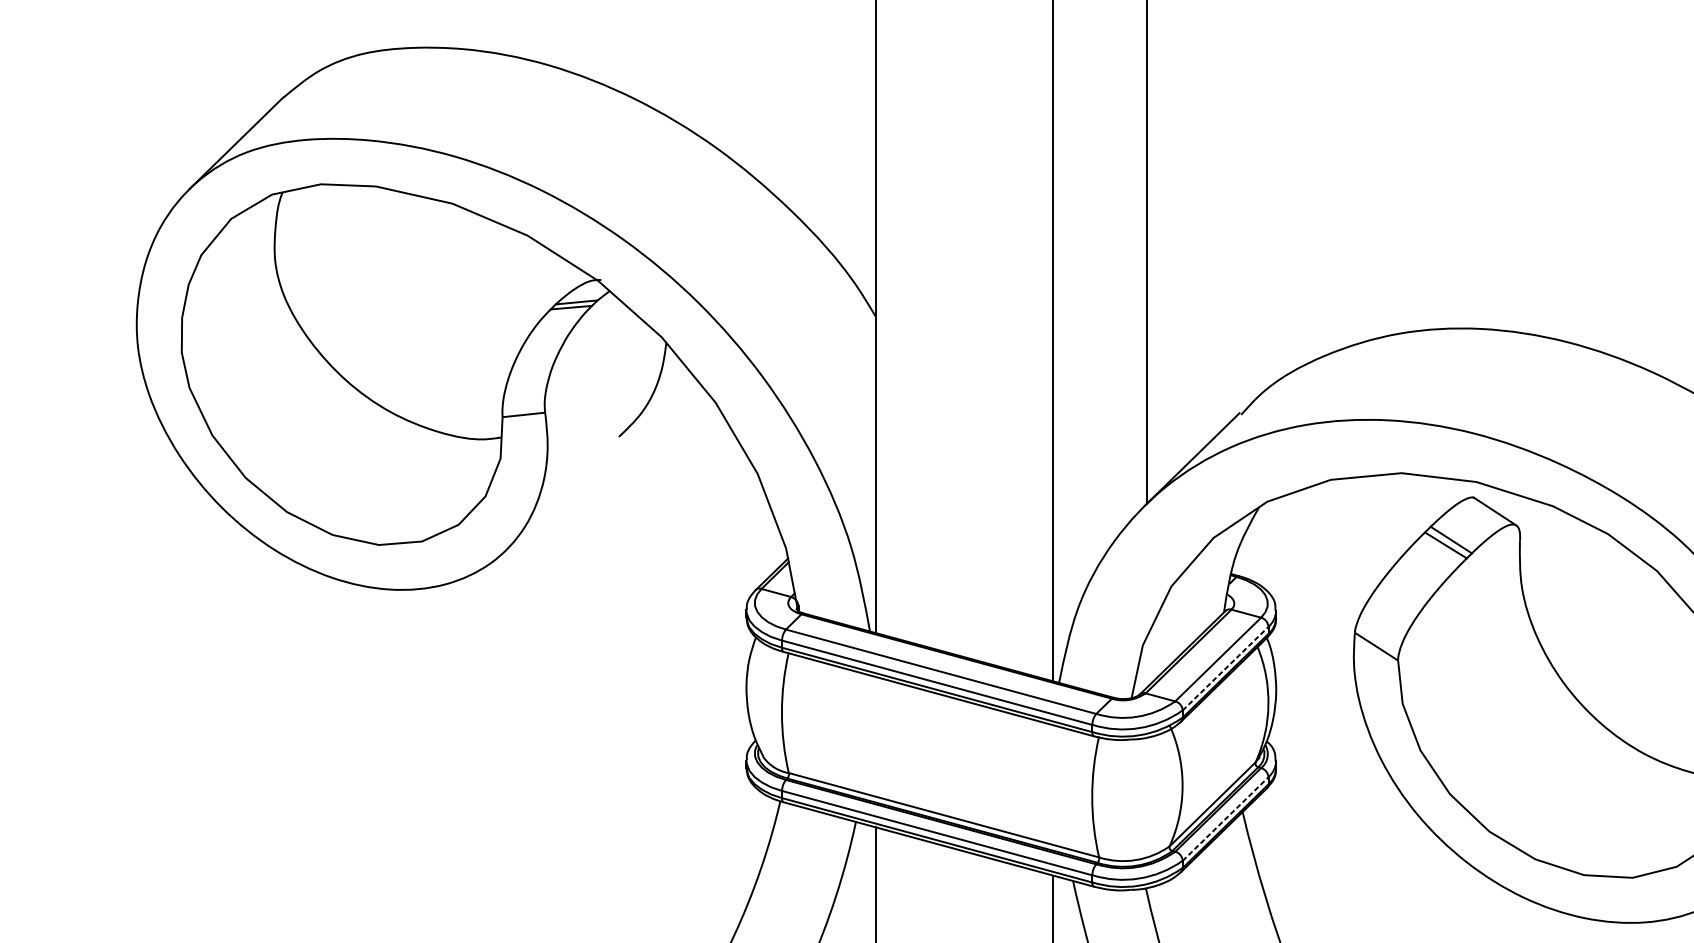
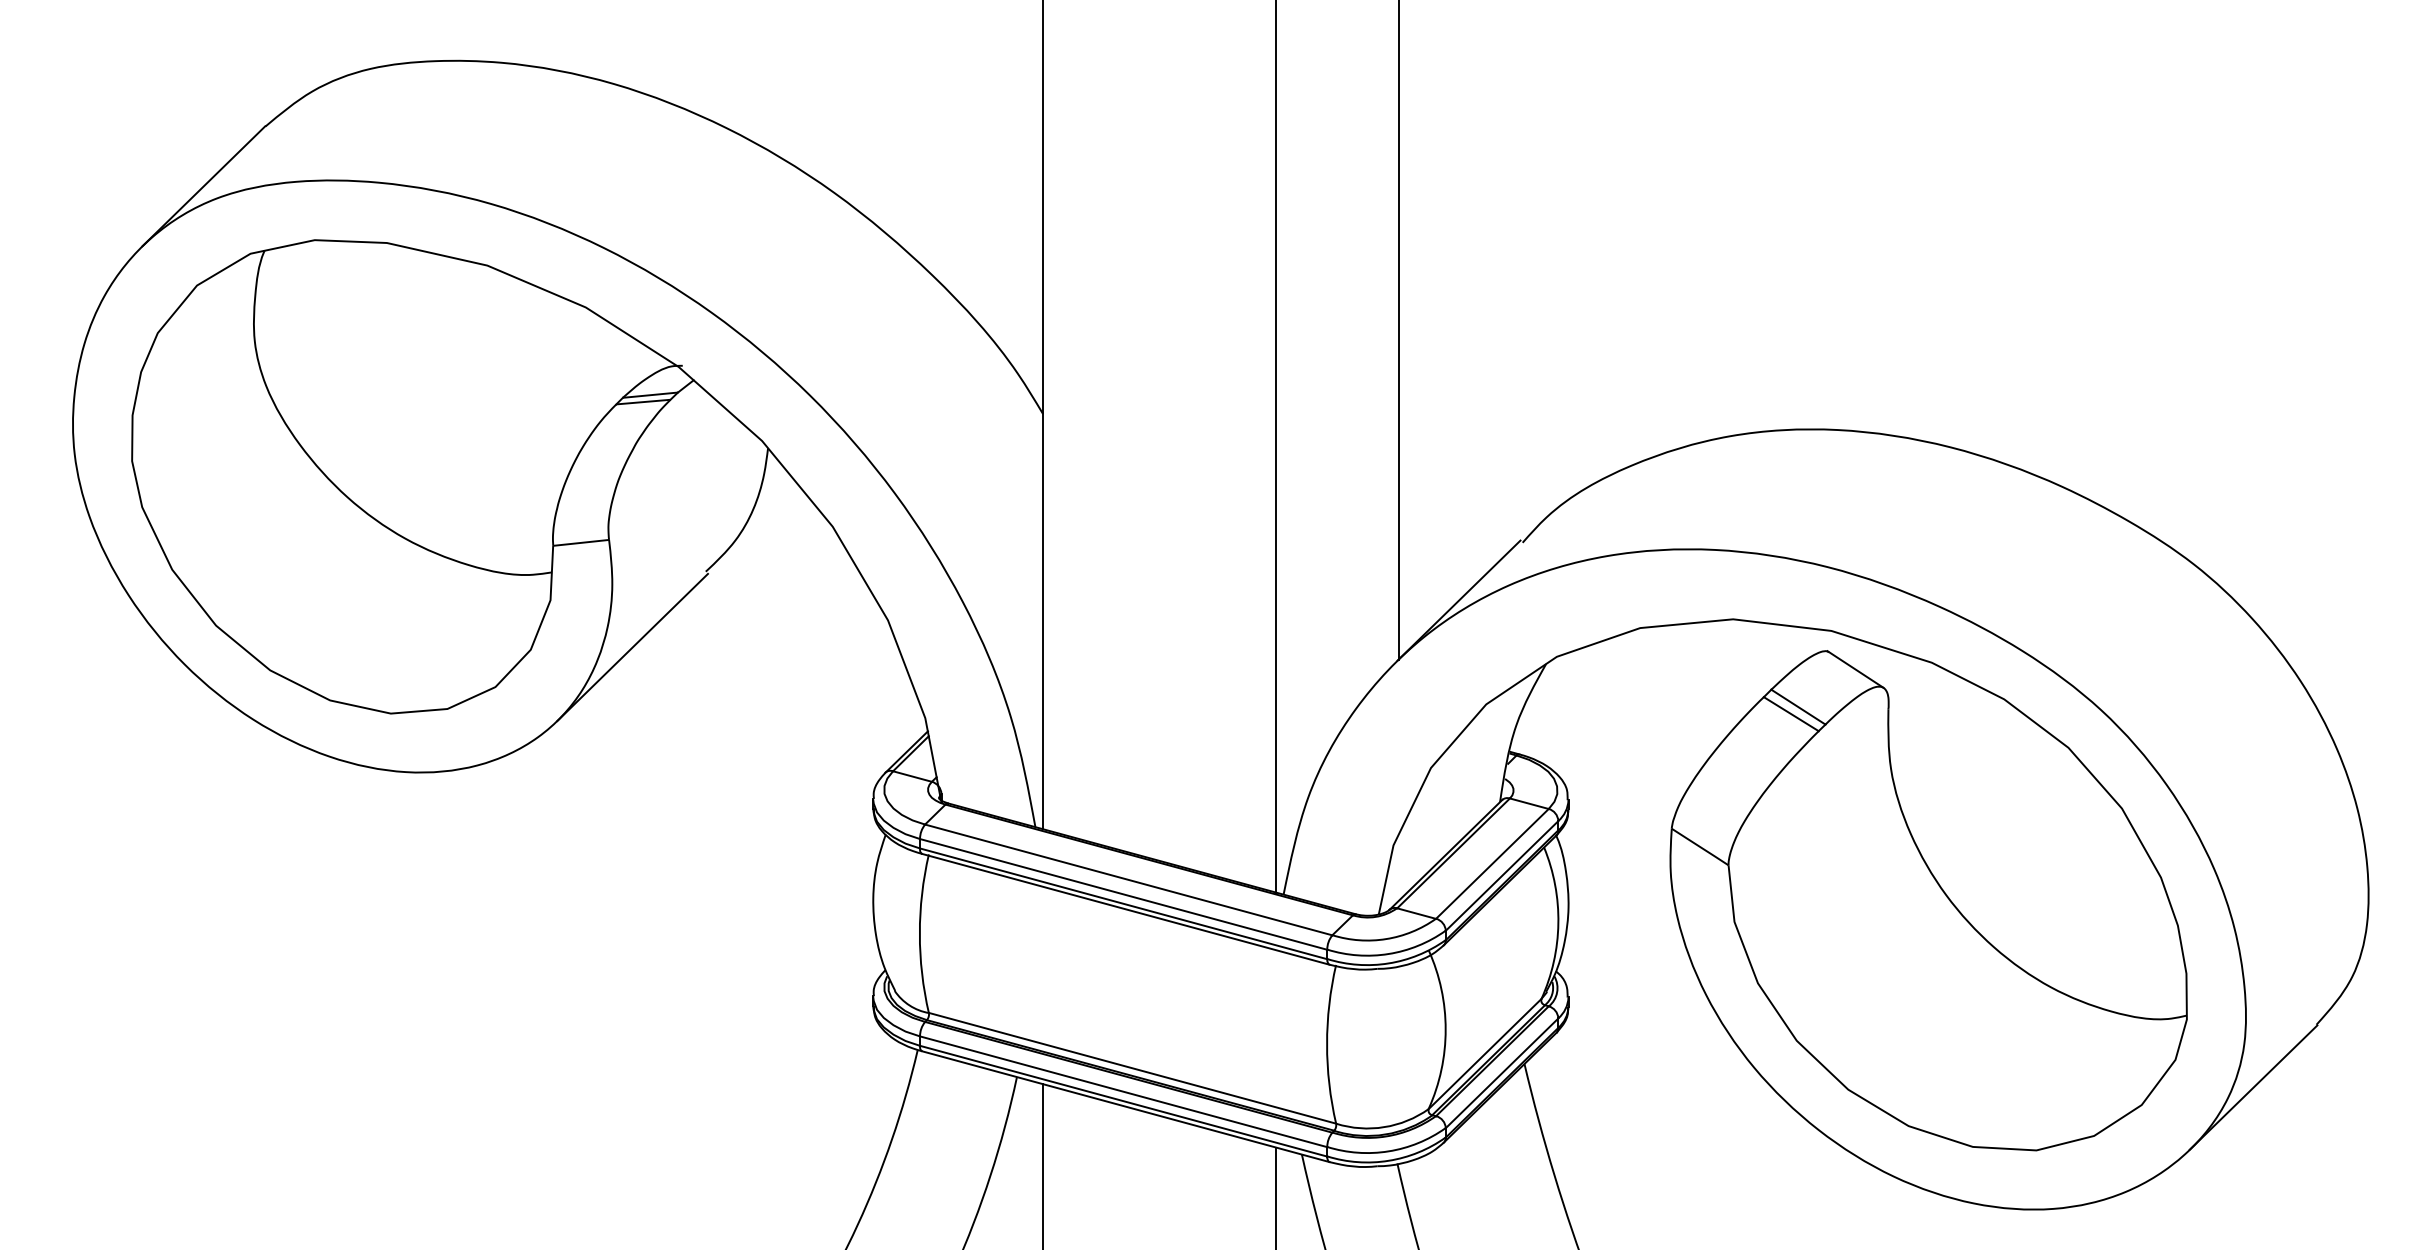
line: (563, 494) -> (632, 647), added
line: (1225, 668) -> (1502, 875), dashed -> solid
line: (1225, 819) -> (1502, 1073), dashed -> solid

